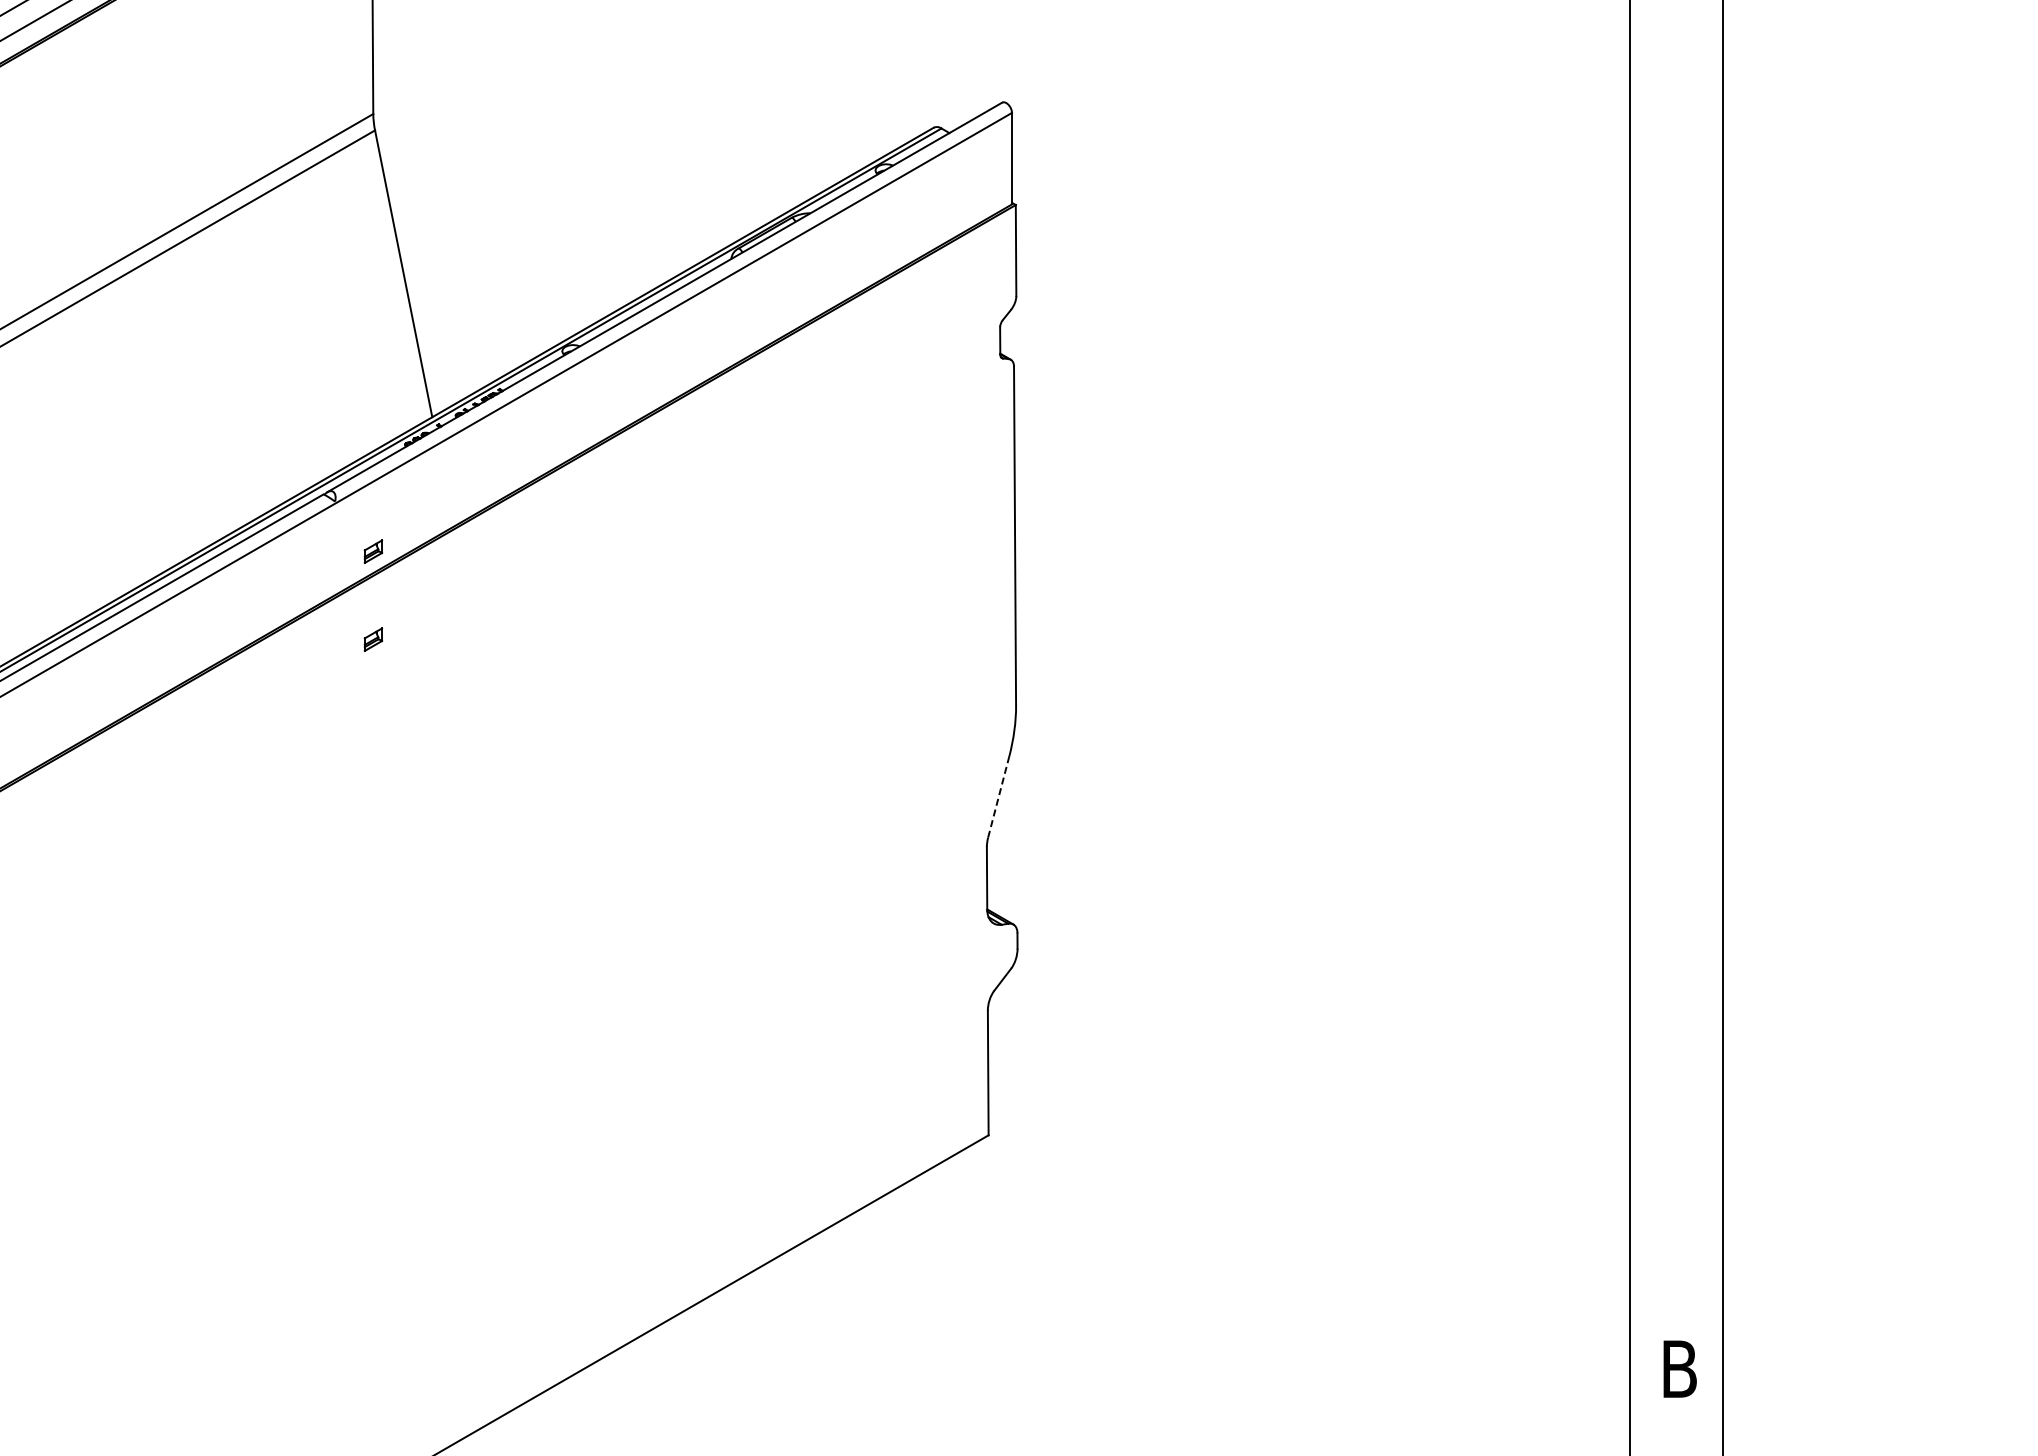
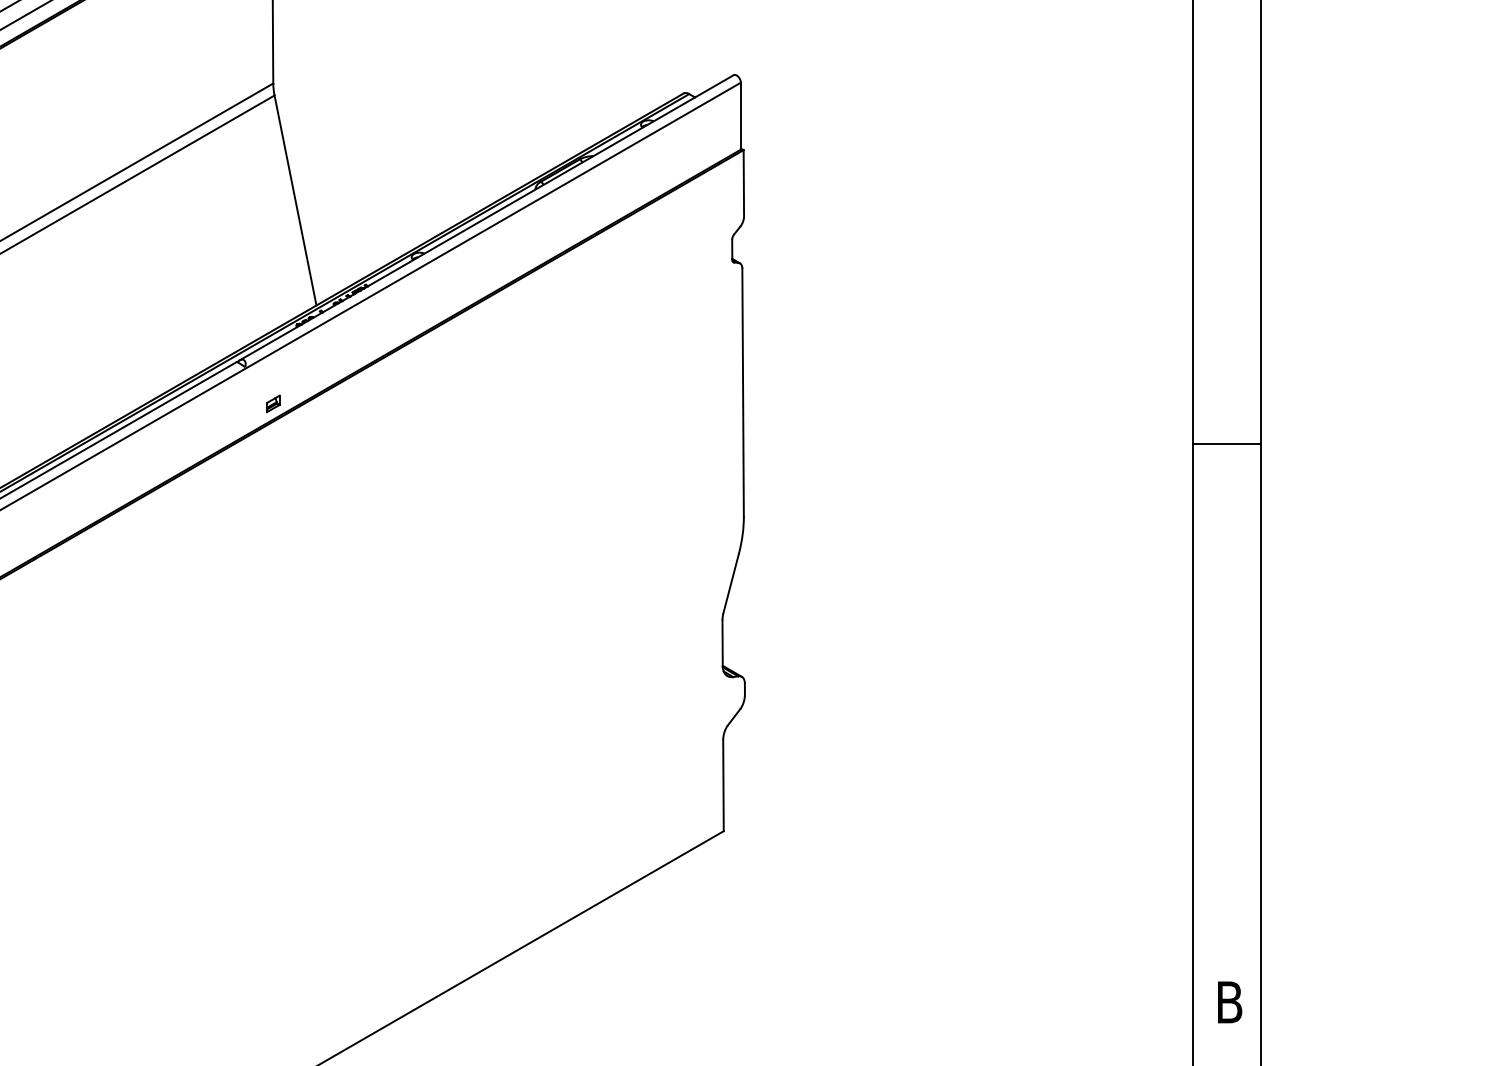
line: (1676, 607) -> (1227, 444), added
part: (373, 639) -> (273, 468), removed
line: (998, 797) -> (730, 583), dashed -> solid

